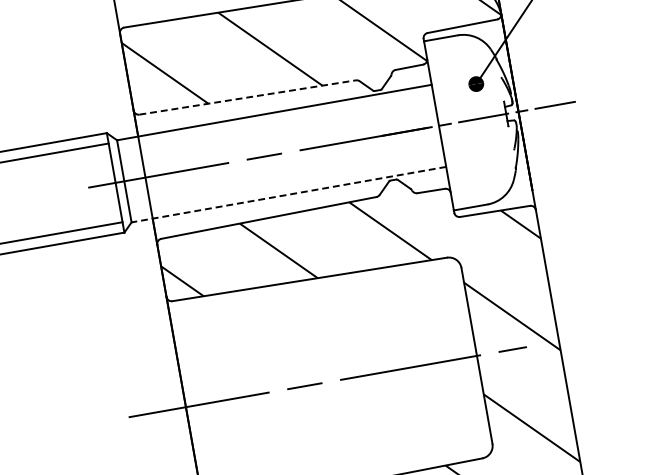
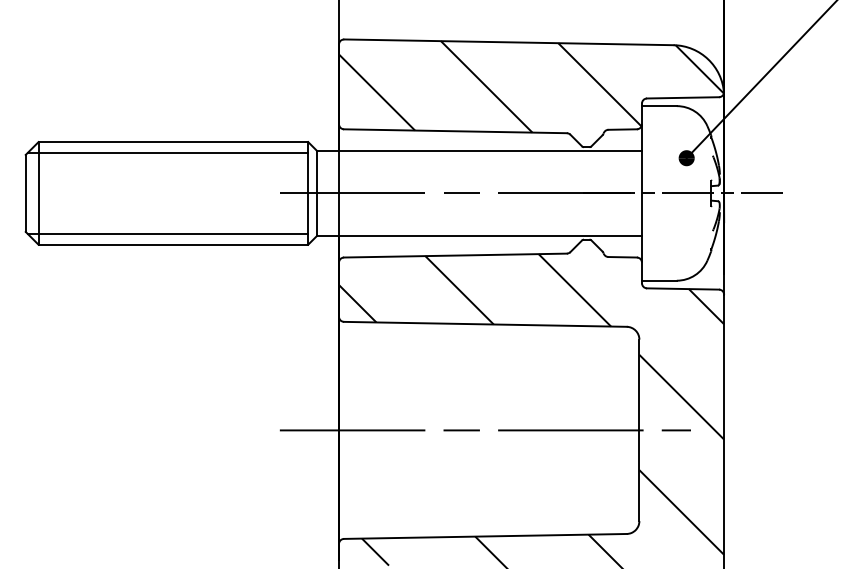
line: (247, 97) -> (455, 131), dashed -> solid
line: (288, 194) -> (479, 235), dashed -> solid

